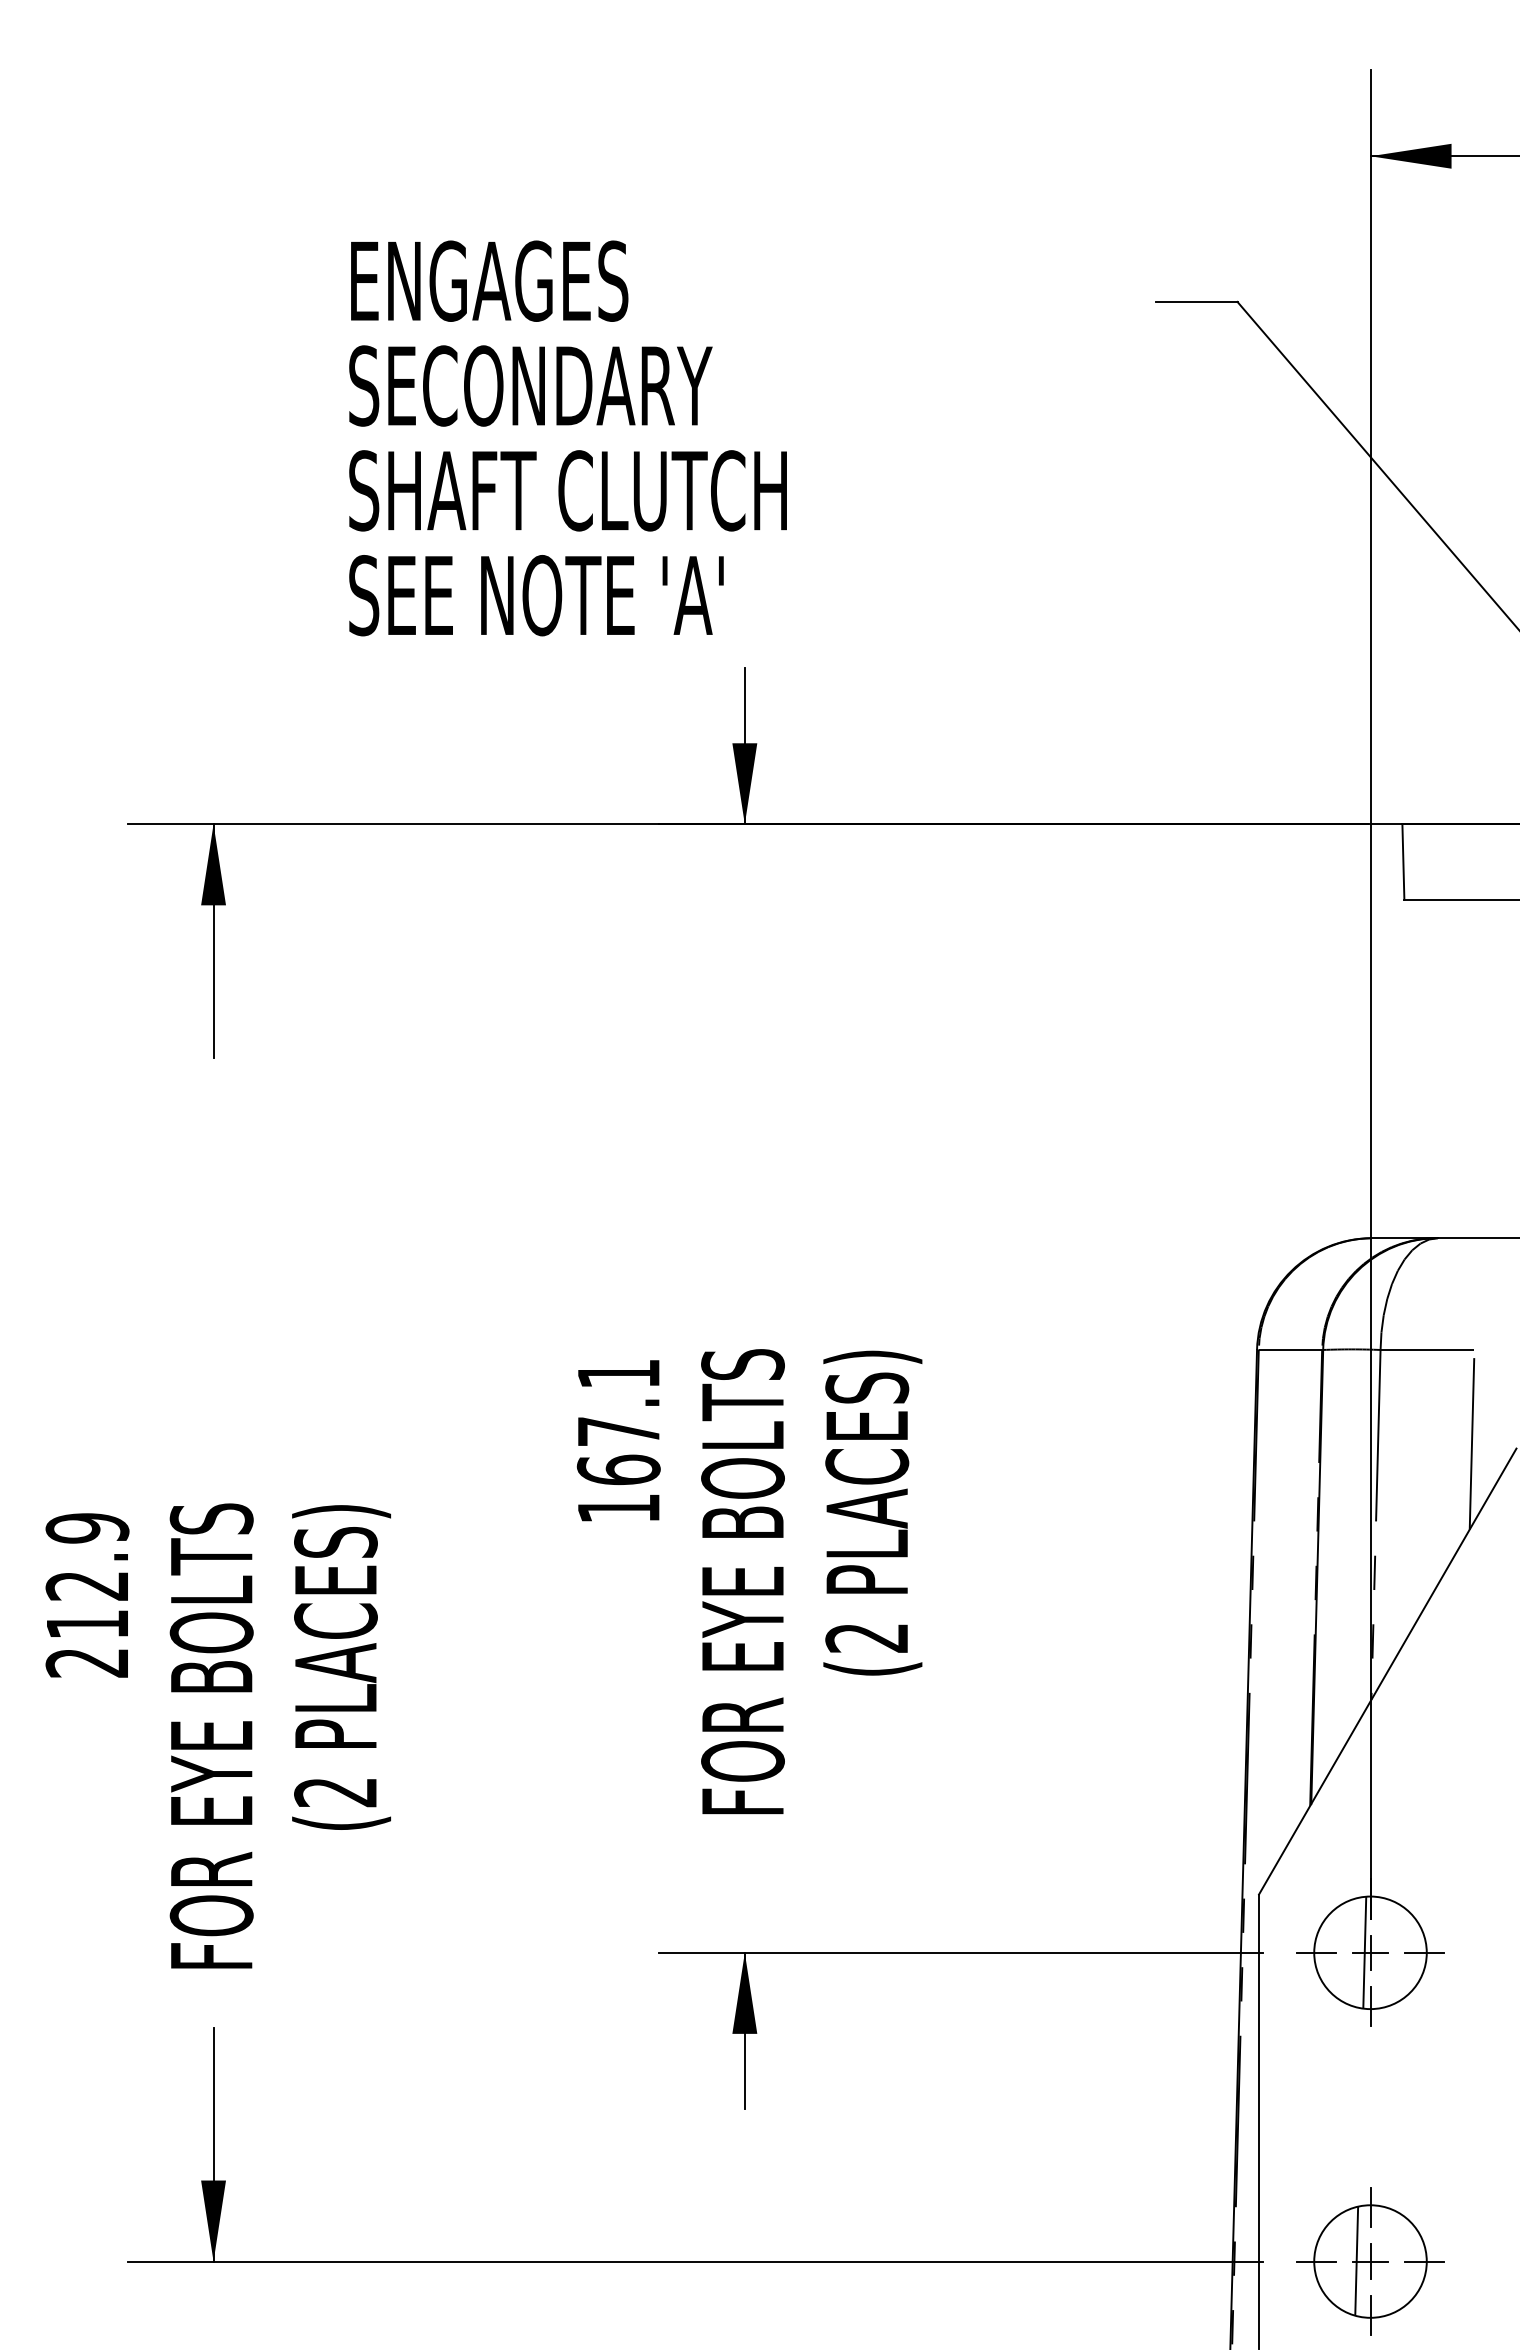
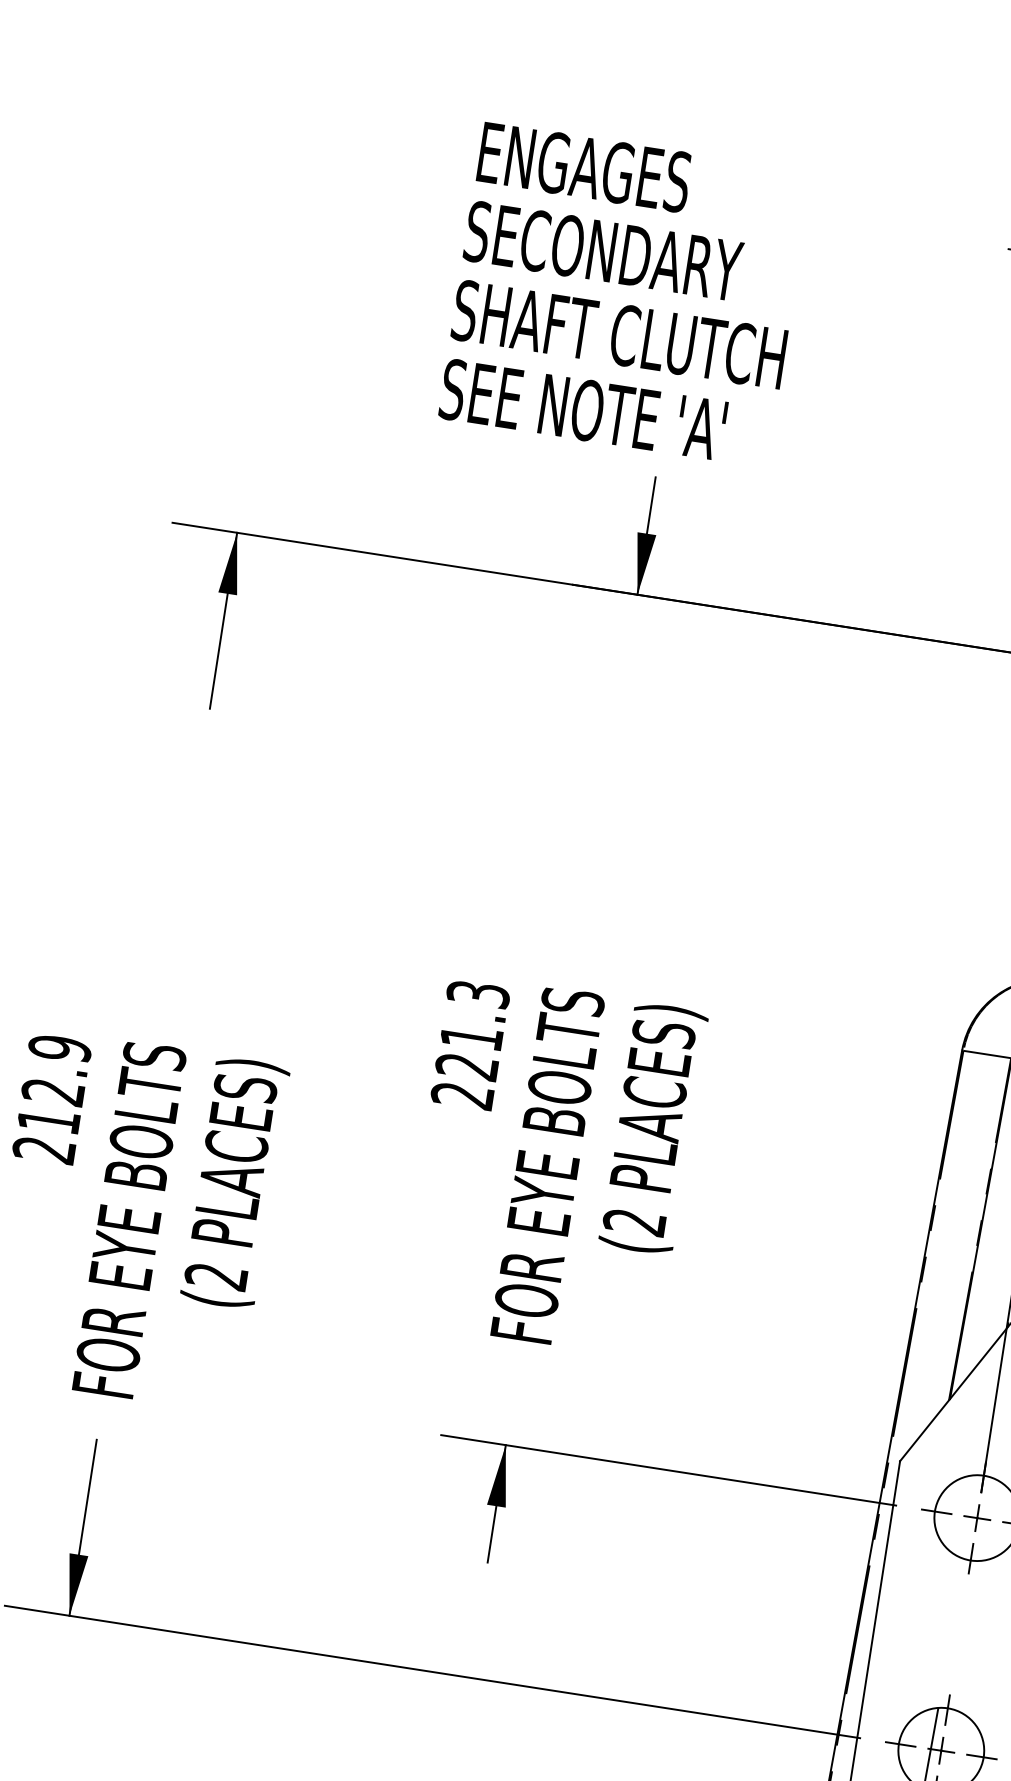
text: (567, 438) -> (624, 295), moved
text: (618, 1441) -> (470, 1045), 167.1 -> 221.3
line: (1364, 1952) -> (972, 1517), removed

